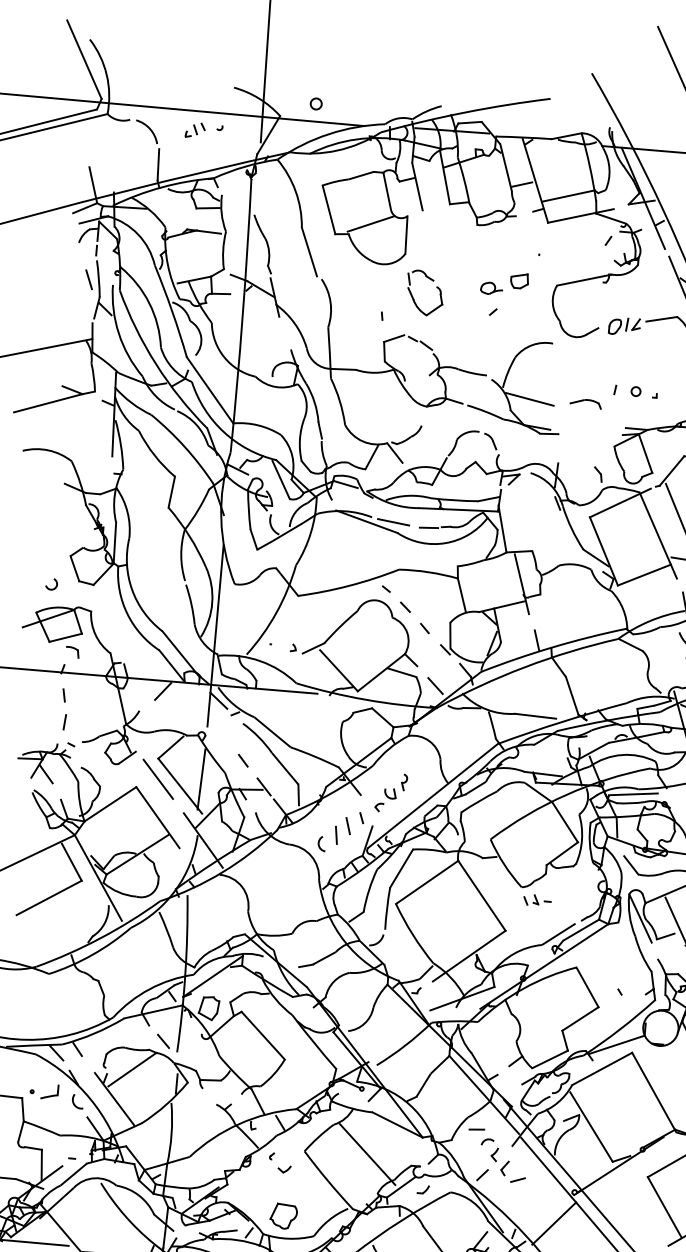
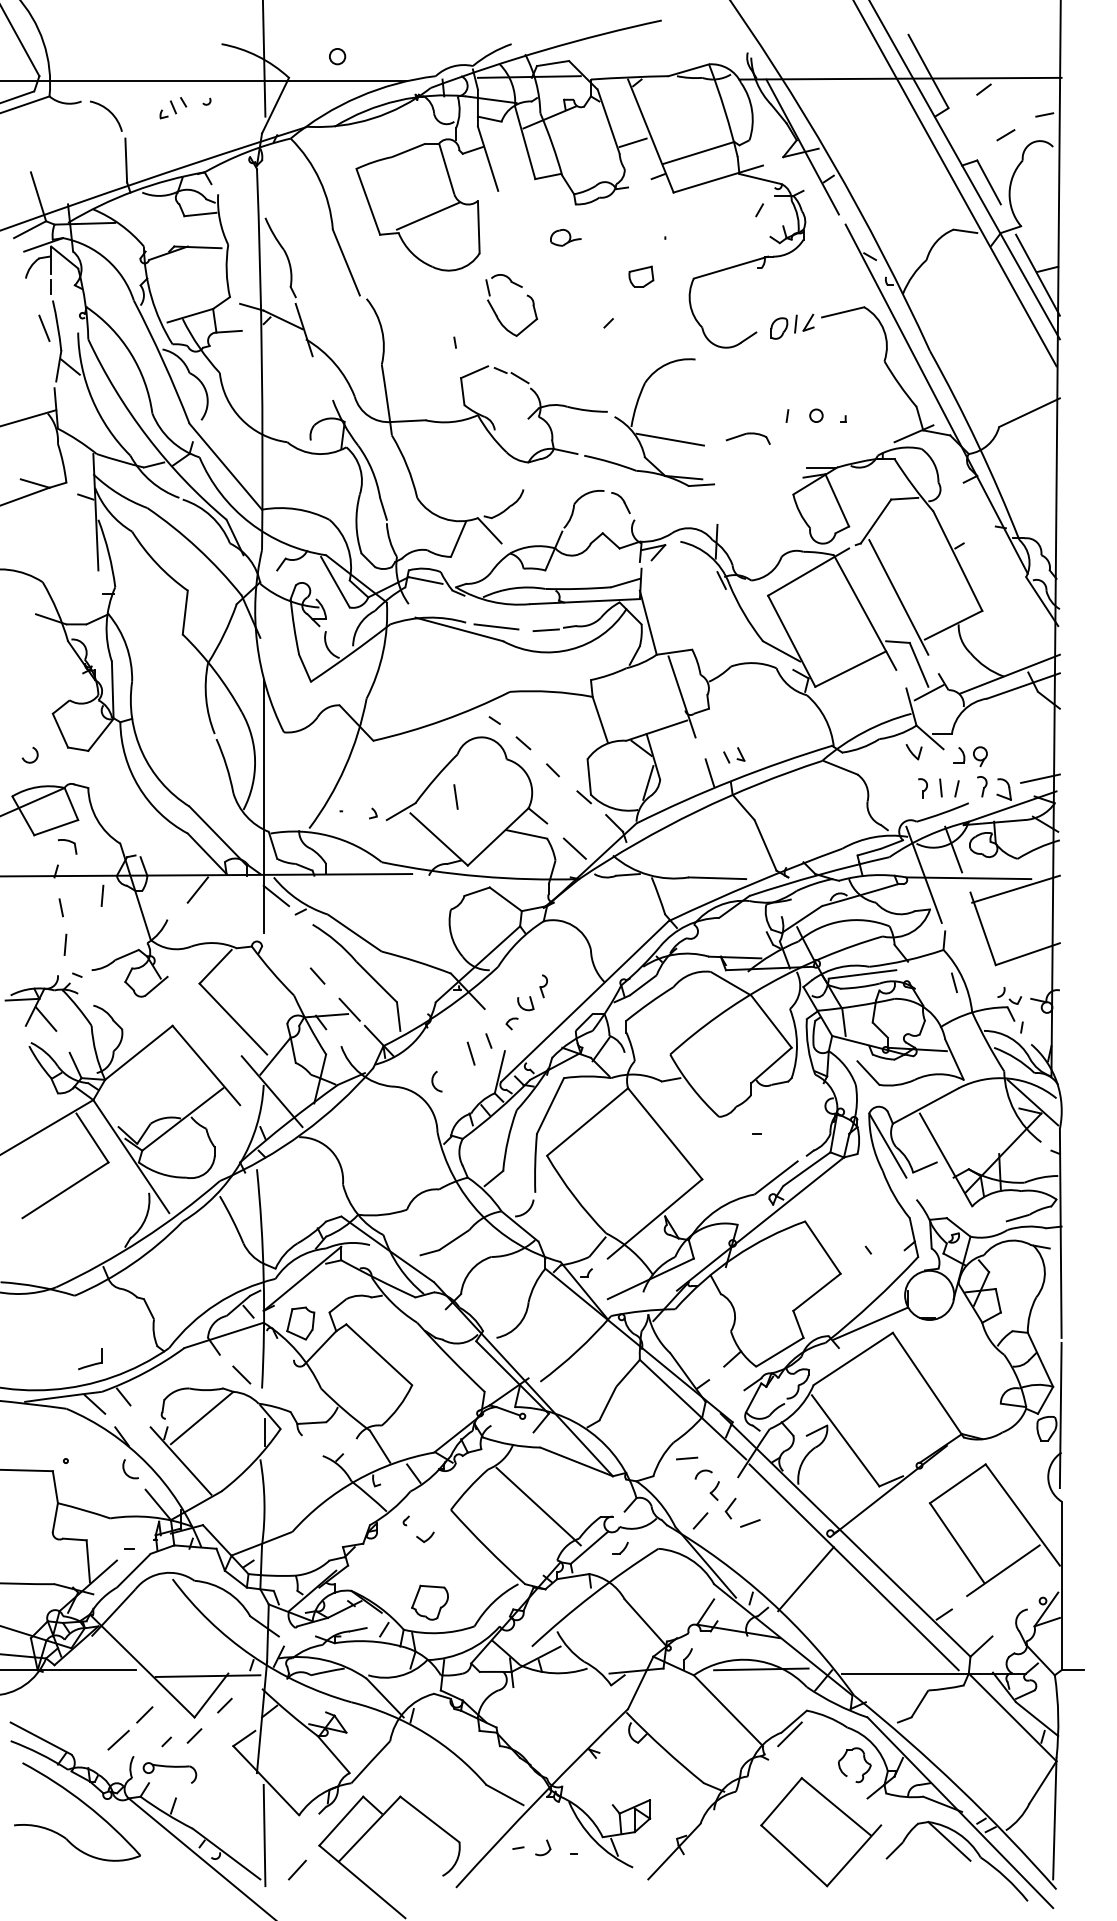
part: (491, 288) -> (565, 237), moved
line: (237, 469) -> (273, 572), removed
part: (597, 474) -> (773, 535), removed
line: (94, 689) -> (102, 895), added
line: (157, 779) -> (201, 1012), removed
line: (201, 779) -> (261, 1007), removed
line: (336, 834) -> (455, 796), moved
part: (531, 900) -> (734, 755), moved
part: (49, 1092) -> (90, 1359), moved

